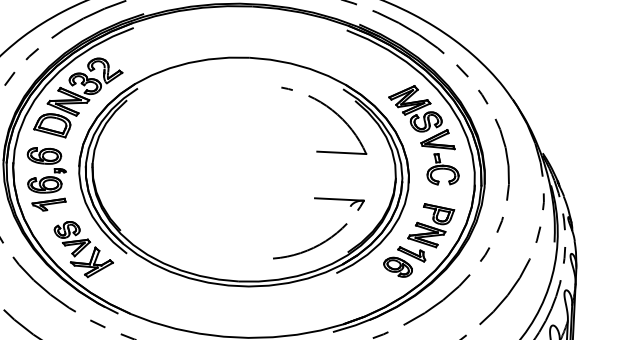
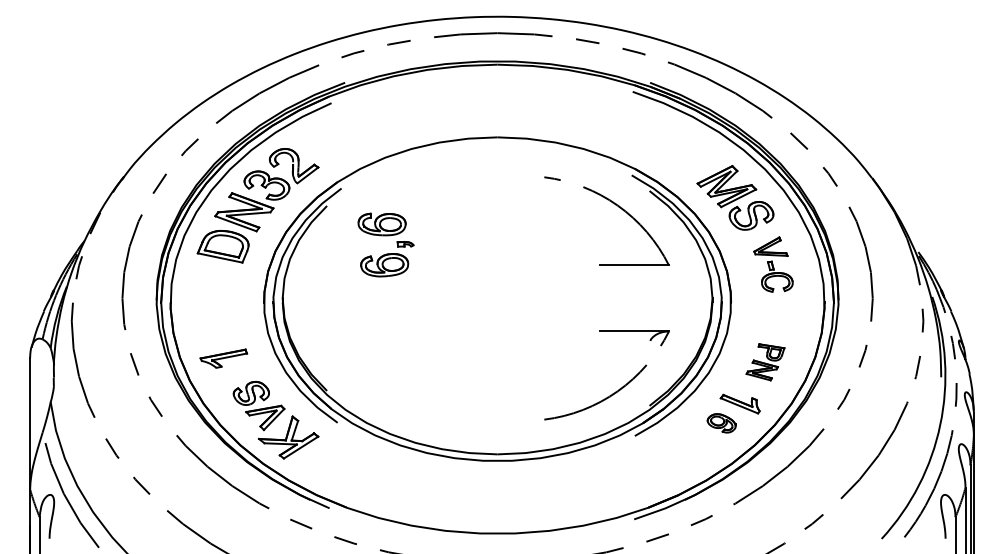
part: (440, 157) -> (773, 264), size x0.7
part: (46, 164) -> (385, 236), moved
part: (431, 225) -> (765, 362), size x0.6
part: (397, 267) -> (721, 423), size x0.7

